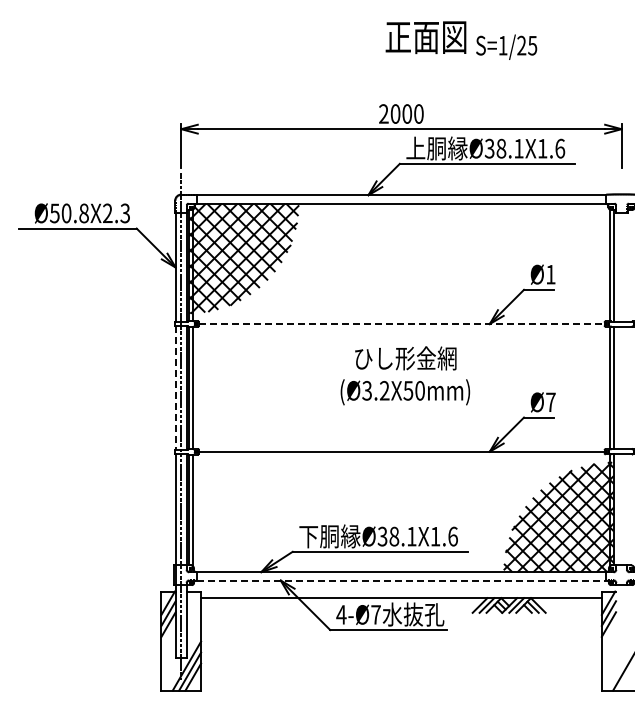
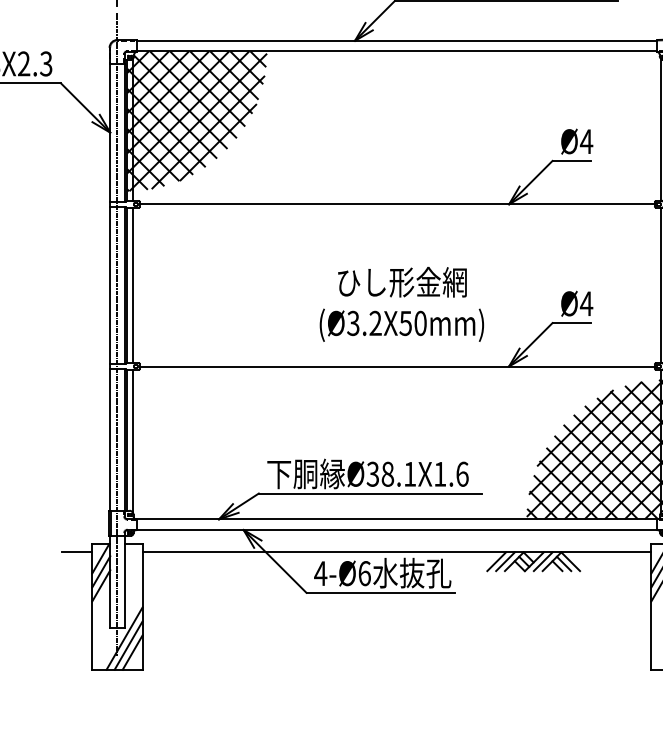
text: (550, 274) -> (586, 141), Ø1 -> Ø4
line: (401, 324) -> (396, 204), dashed -> solid
text: (405, 375) -> (402, 303), moved
line: (175, 387) -> (110, 284), dashed -> solid
text: (550, 401) -> (586, 302), Ø7 -> Ø4
line: (401, 580) -> (396, 529), dashed -> solid
line: (149, 598) -> (77, 552), added
text: (375, 614) -> (363, 573), 4-Ø7 -> 4-Ø6

